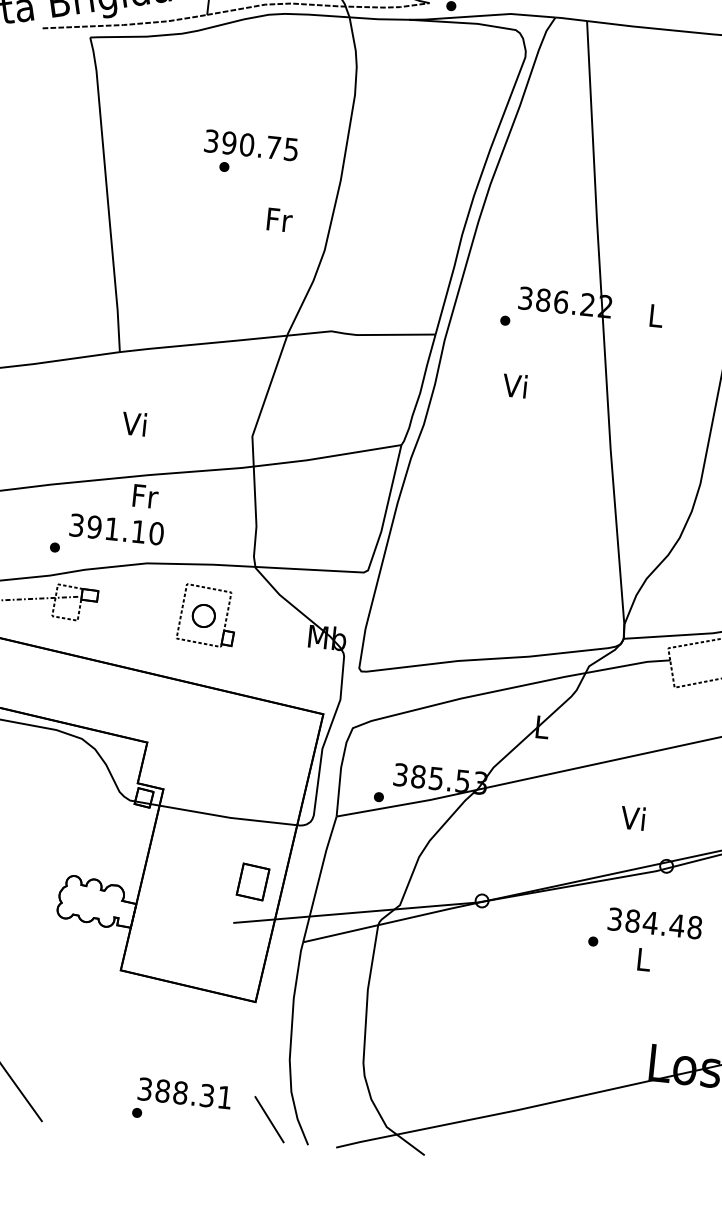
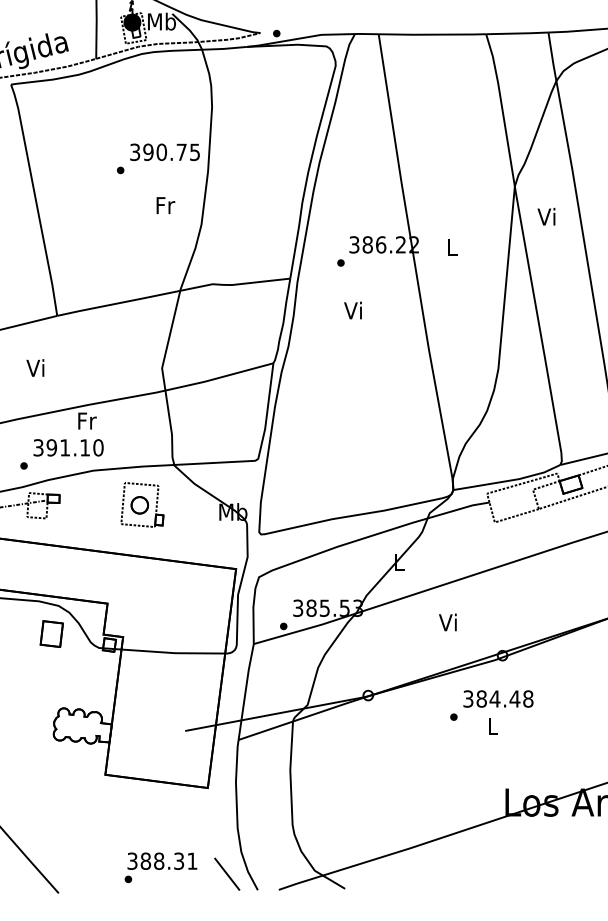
text: (250, 144) -> (164, 151), moved
text: (134, 423) -> (35, 367), moved
text: (632, 818) -> (447, 622), moved
part: (252, 881) -> (51, 633), moved

